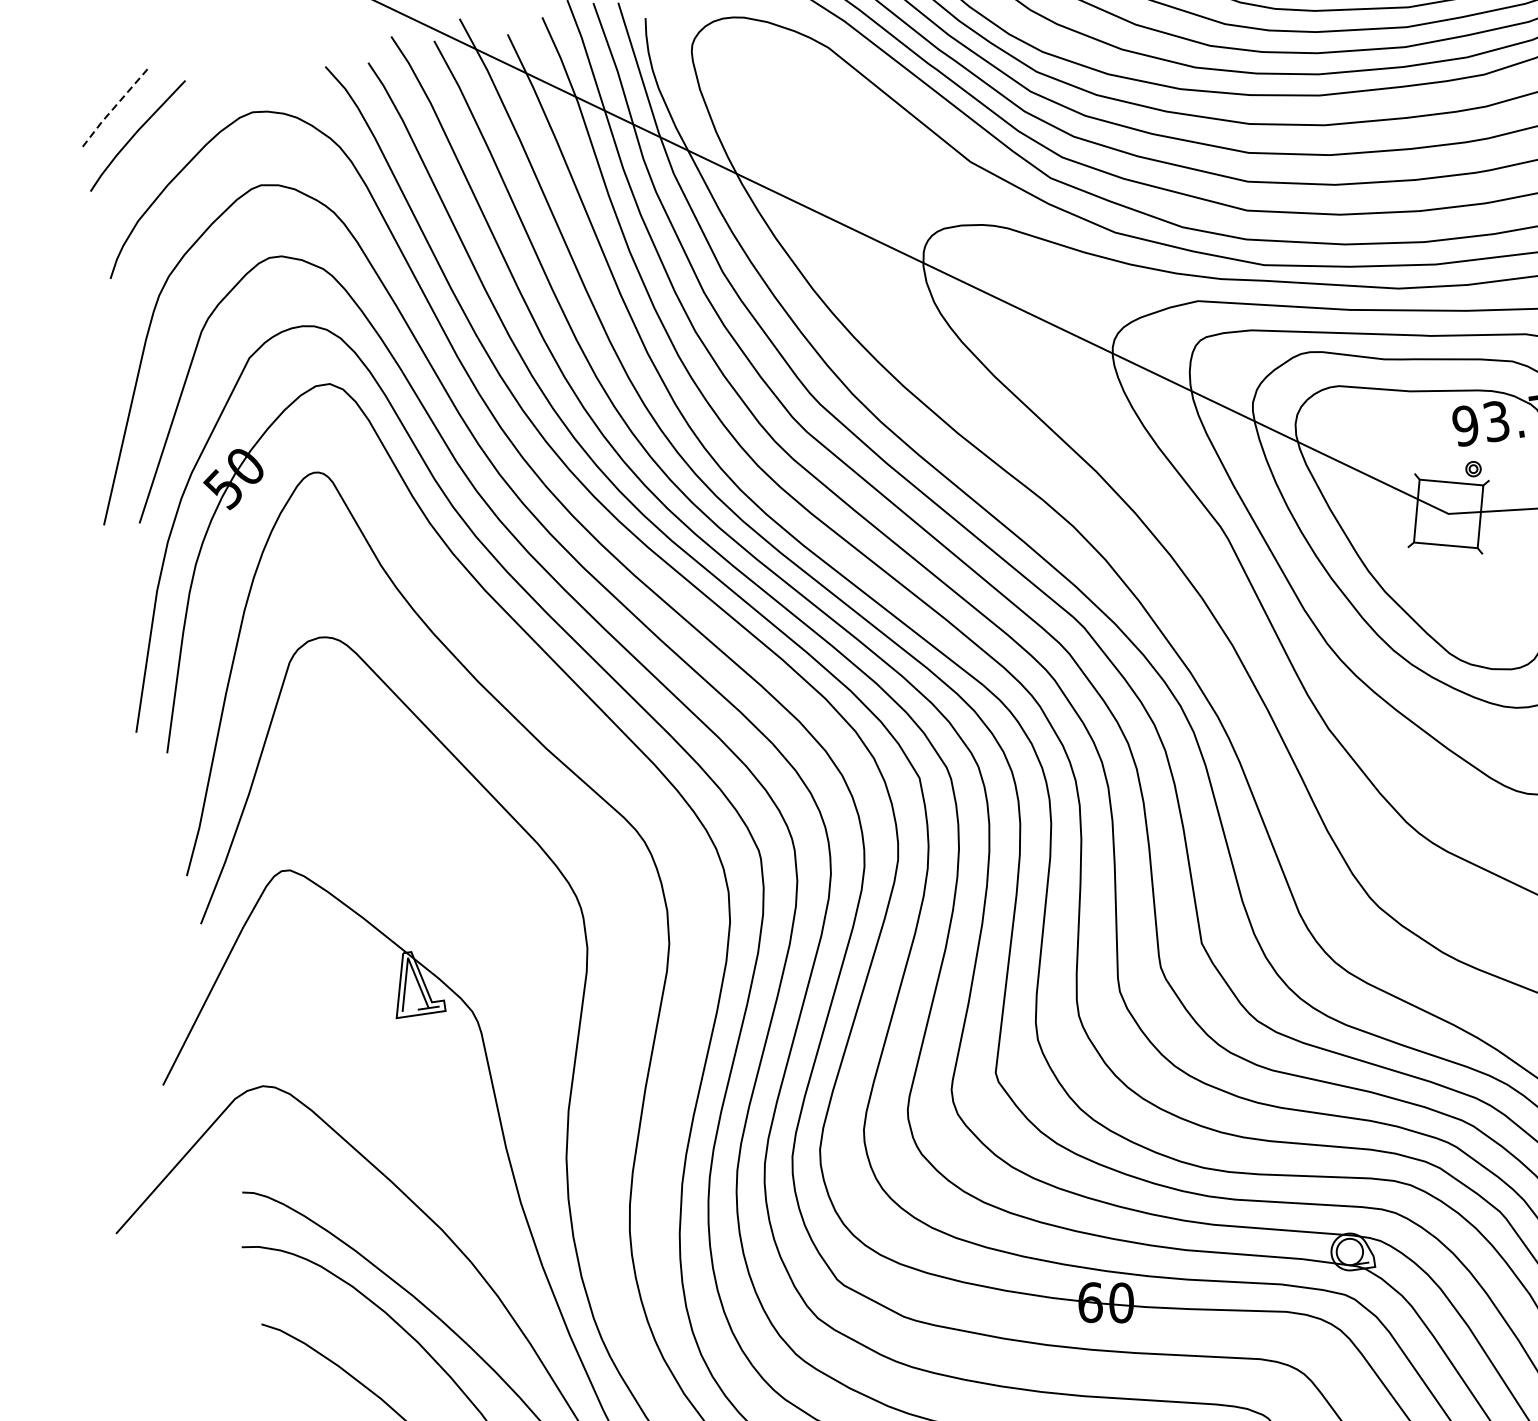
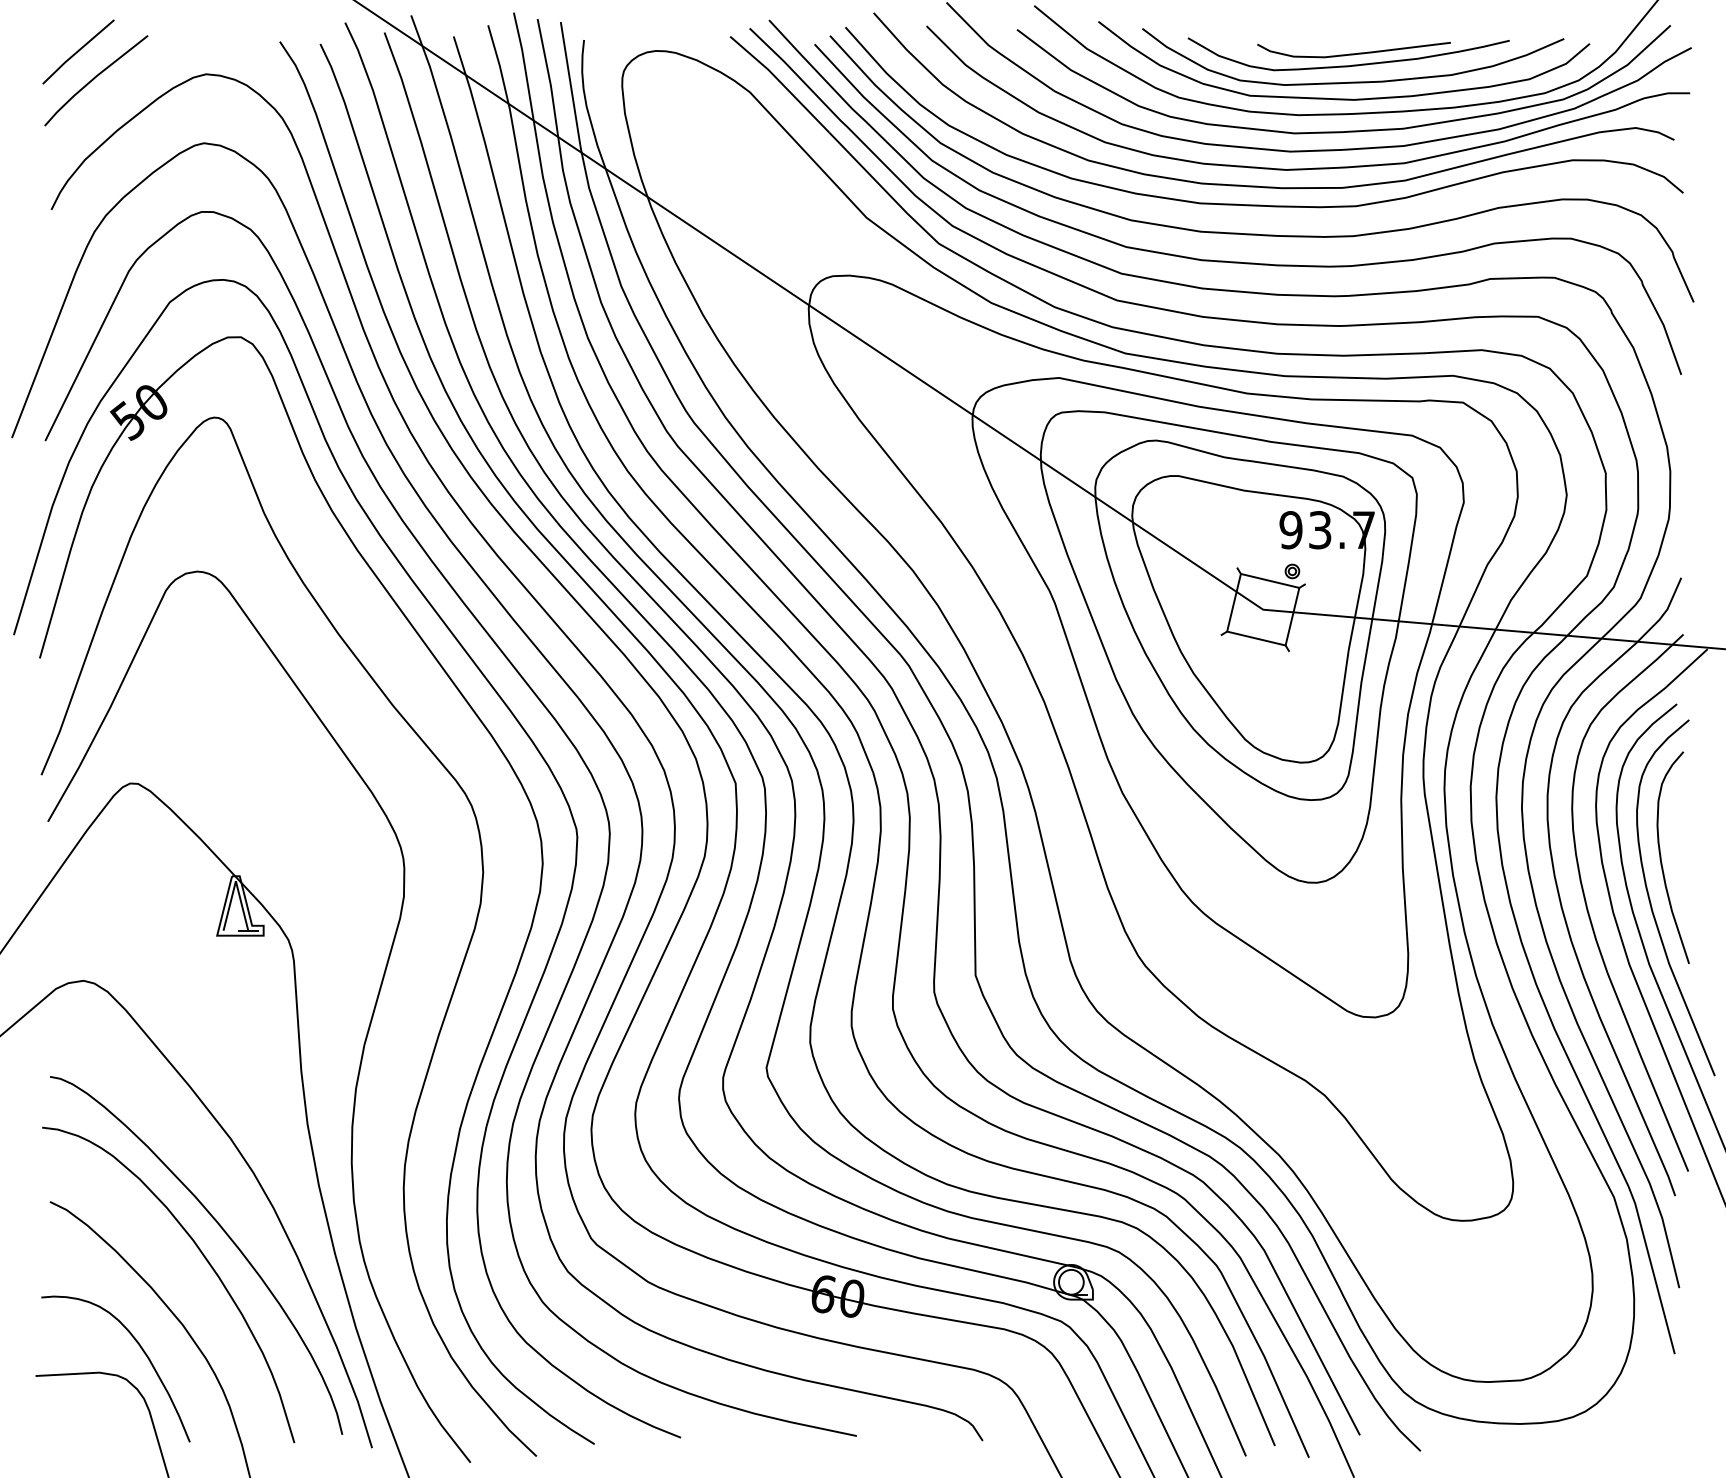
line: (113, 108) -> (77, 51), dashed -> solid

